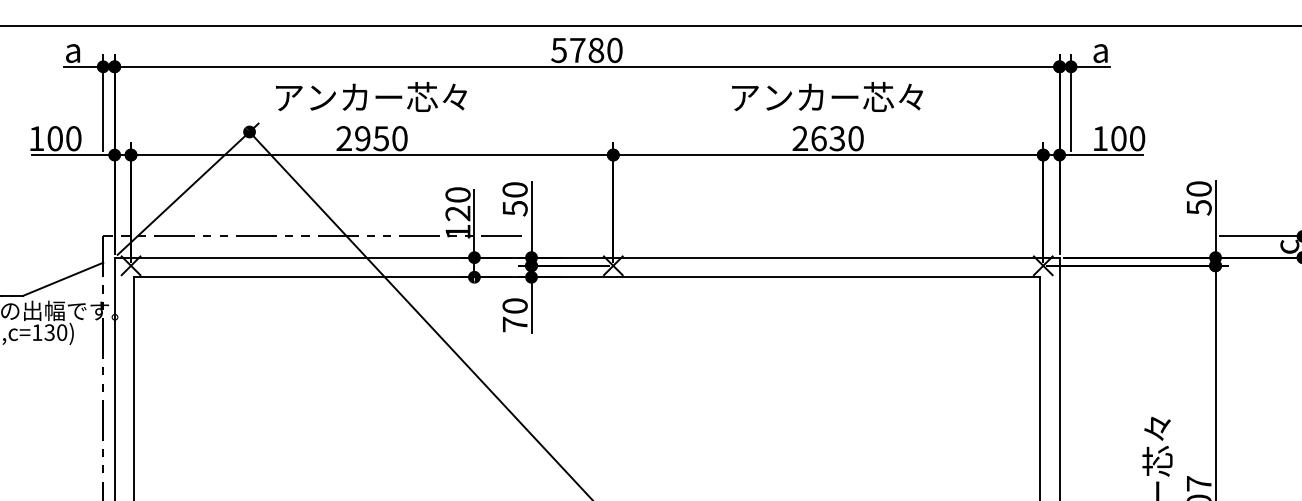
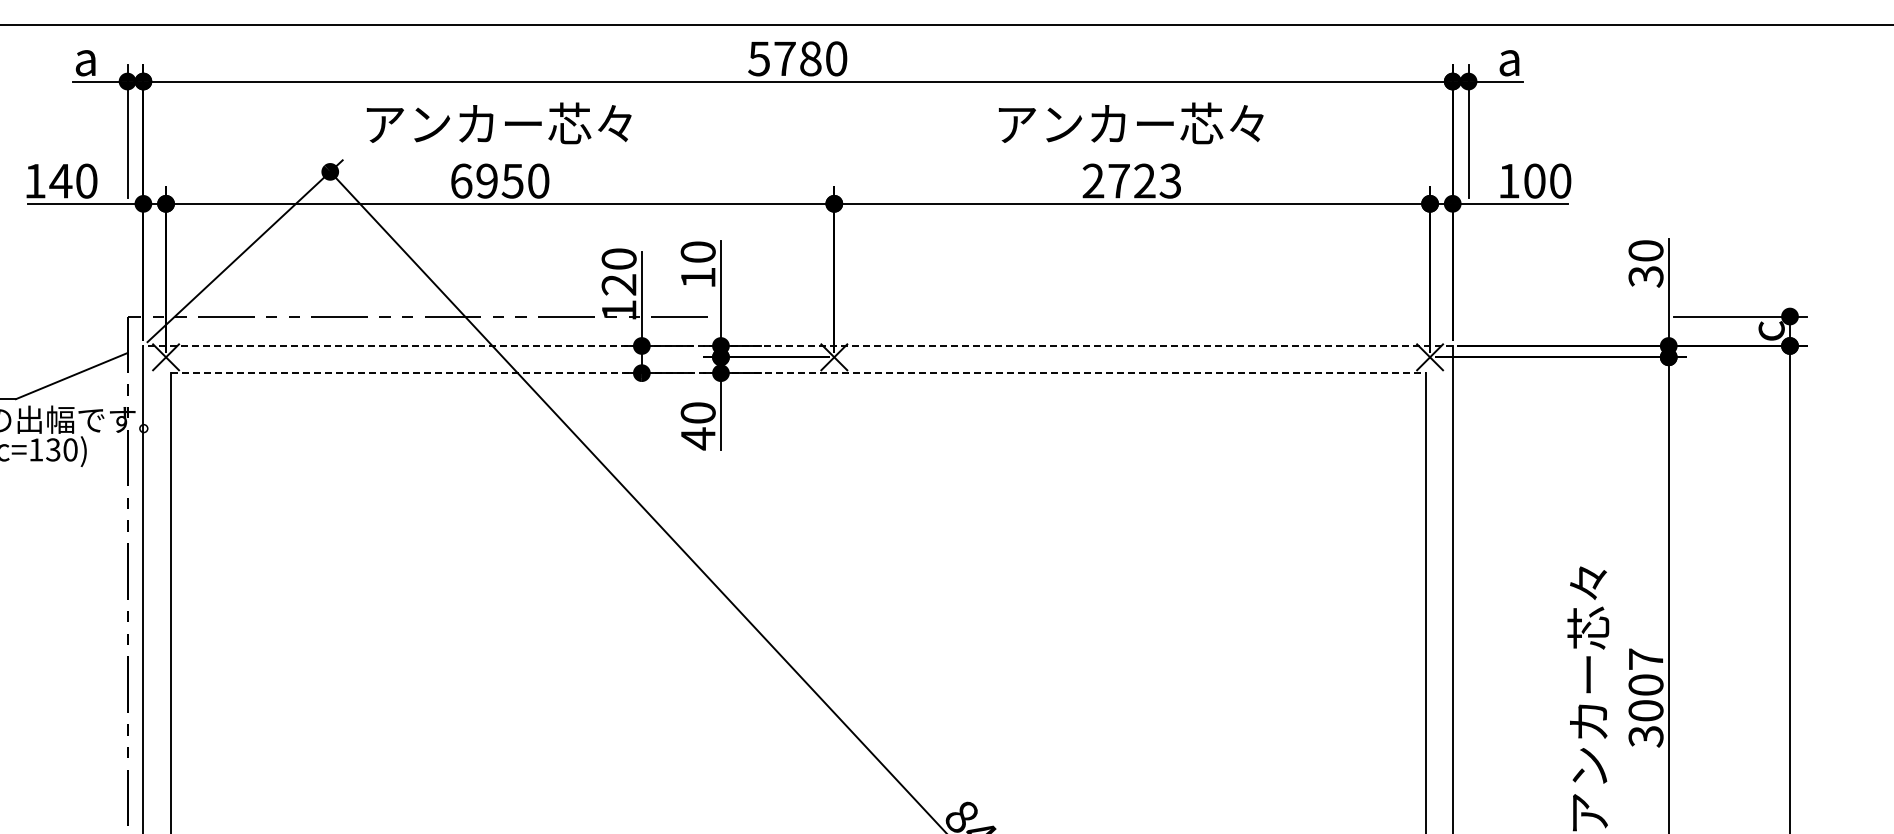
text: (54, 138) -> (60, 180), 100 -> 140
text: (344, 138) -> (461, 180), 2950 -> 6950
text: (837, 138) -> (1144, 180), 2630 -> 2723
text: (1198, 207) -> (1645, 276), 50 -> 30
text: (515, 208) -> (698, 278), 50 -> 10
line: (587, 257) -> (798, 345), solid -> dashed
line: (587, 277) -> (798, 373), solid -> dashed
text: (515, 324) -> (698, 438), 70 -> 40

